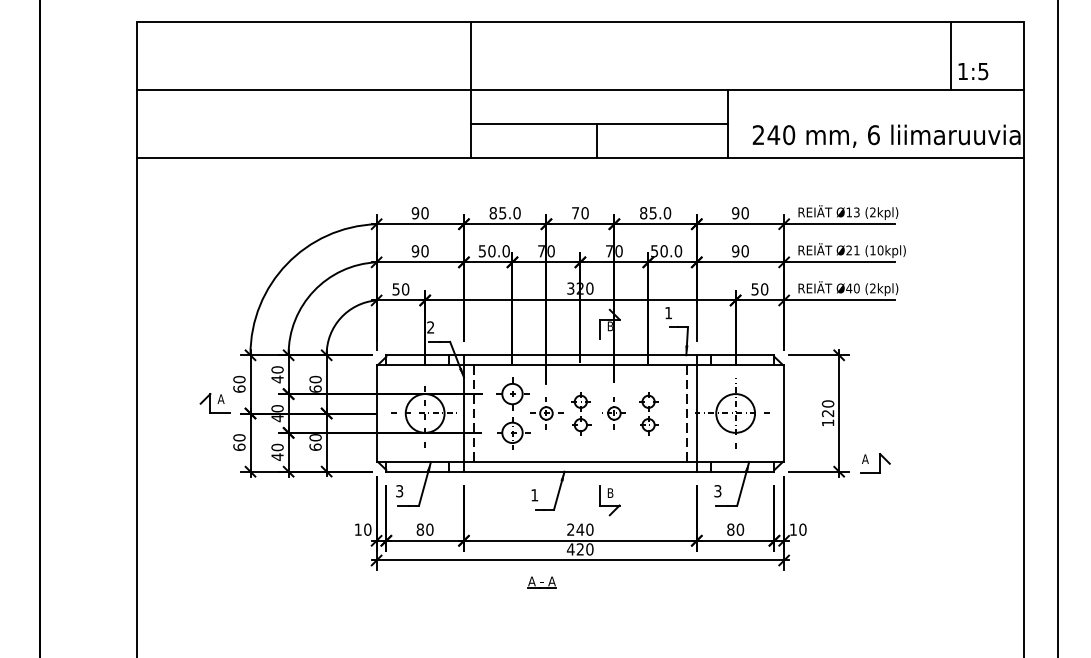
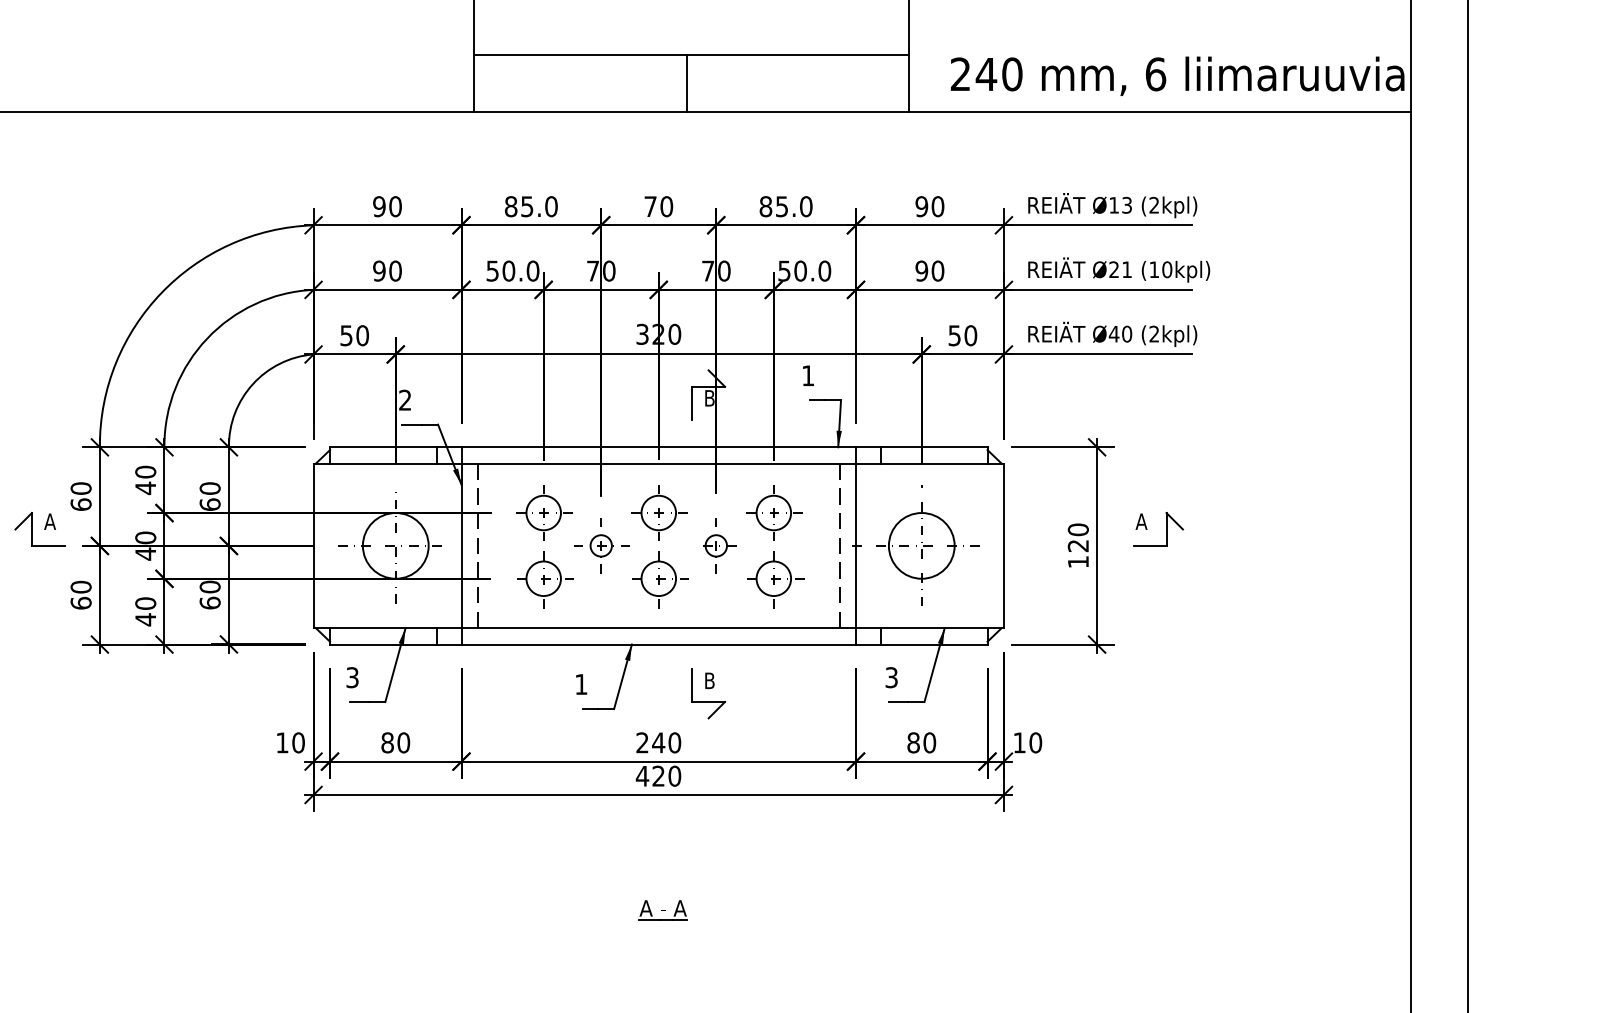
part: (581, 413) -> (660, 545), size x1.67
part: (648, 413) -> (774, 545), size x1.67
part: (875, 463) -> (1158, 529), moved
part: (541, 582) -> (662, 910), moved

